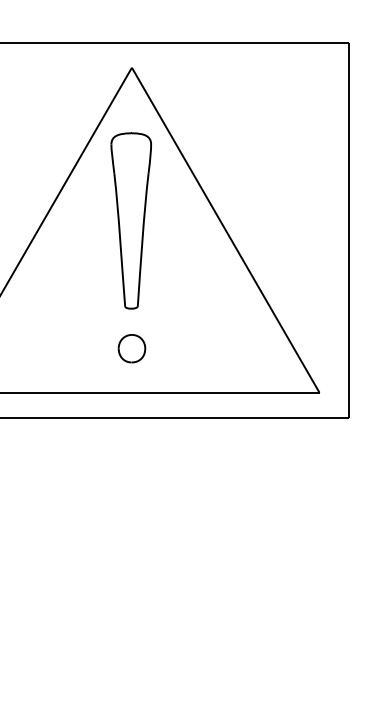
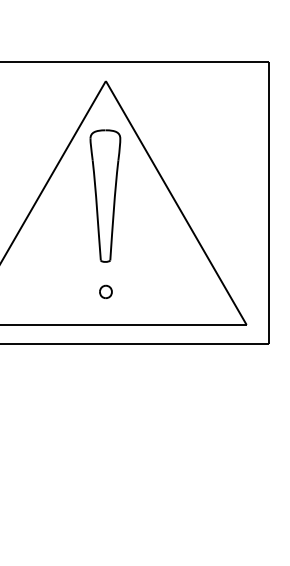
part: (131, 348) -> (105, 291), size x0.6

